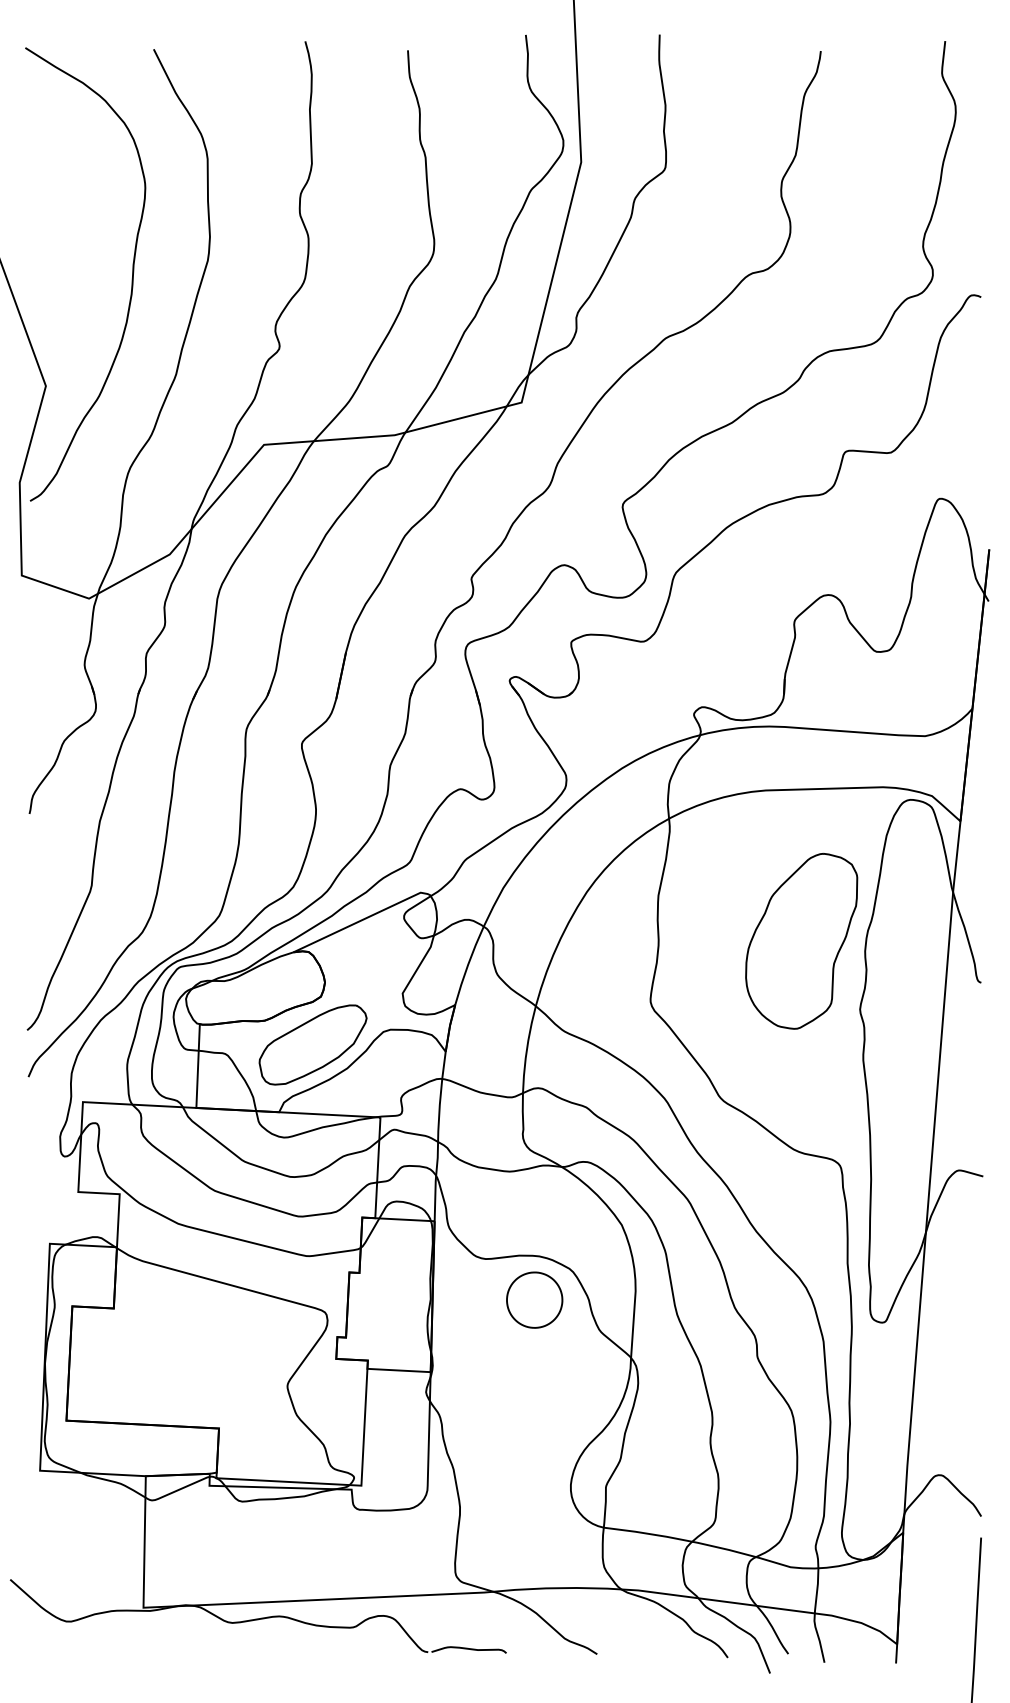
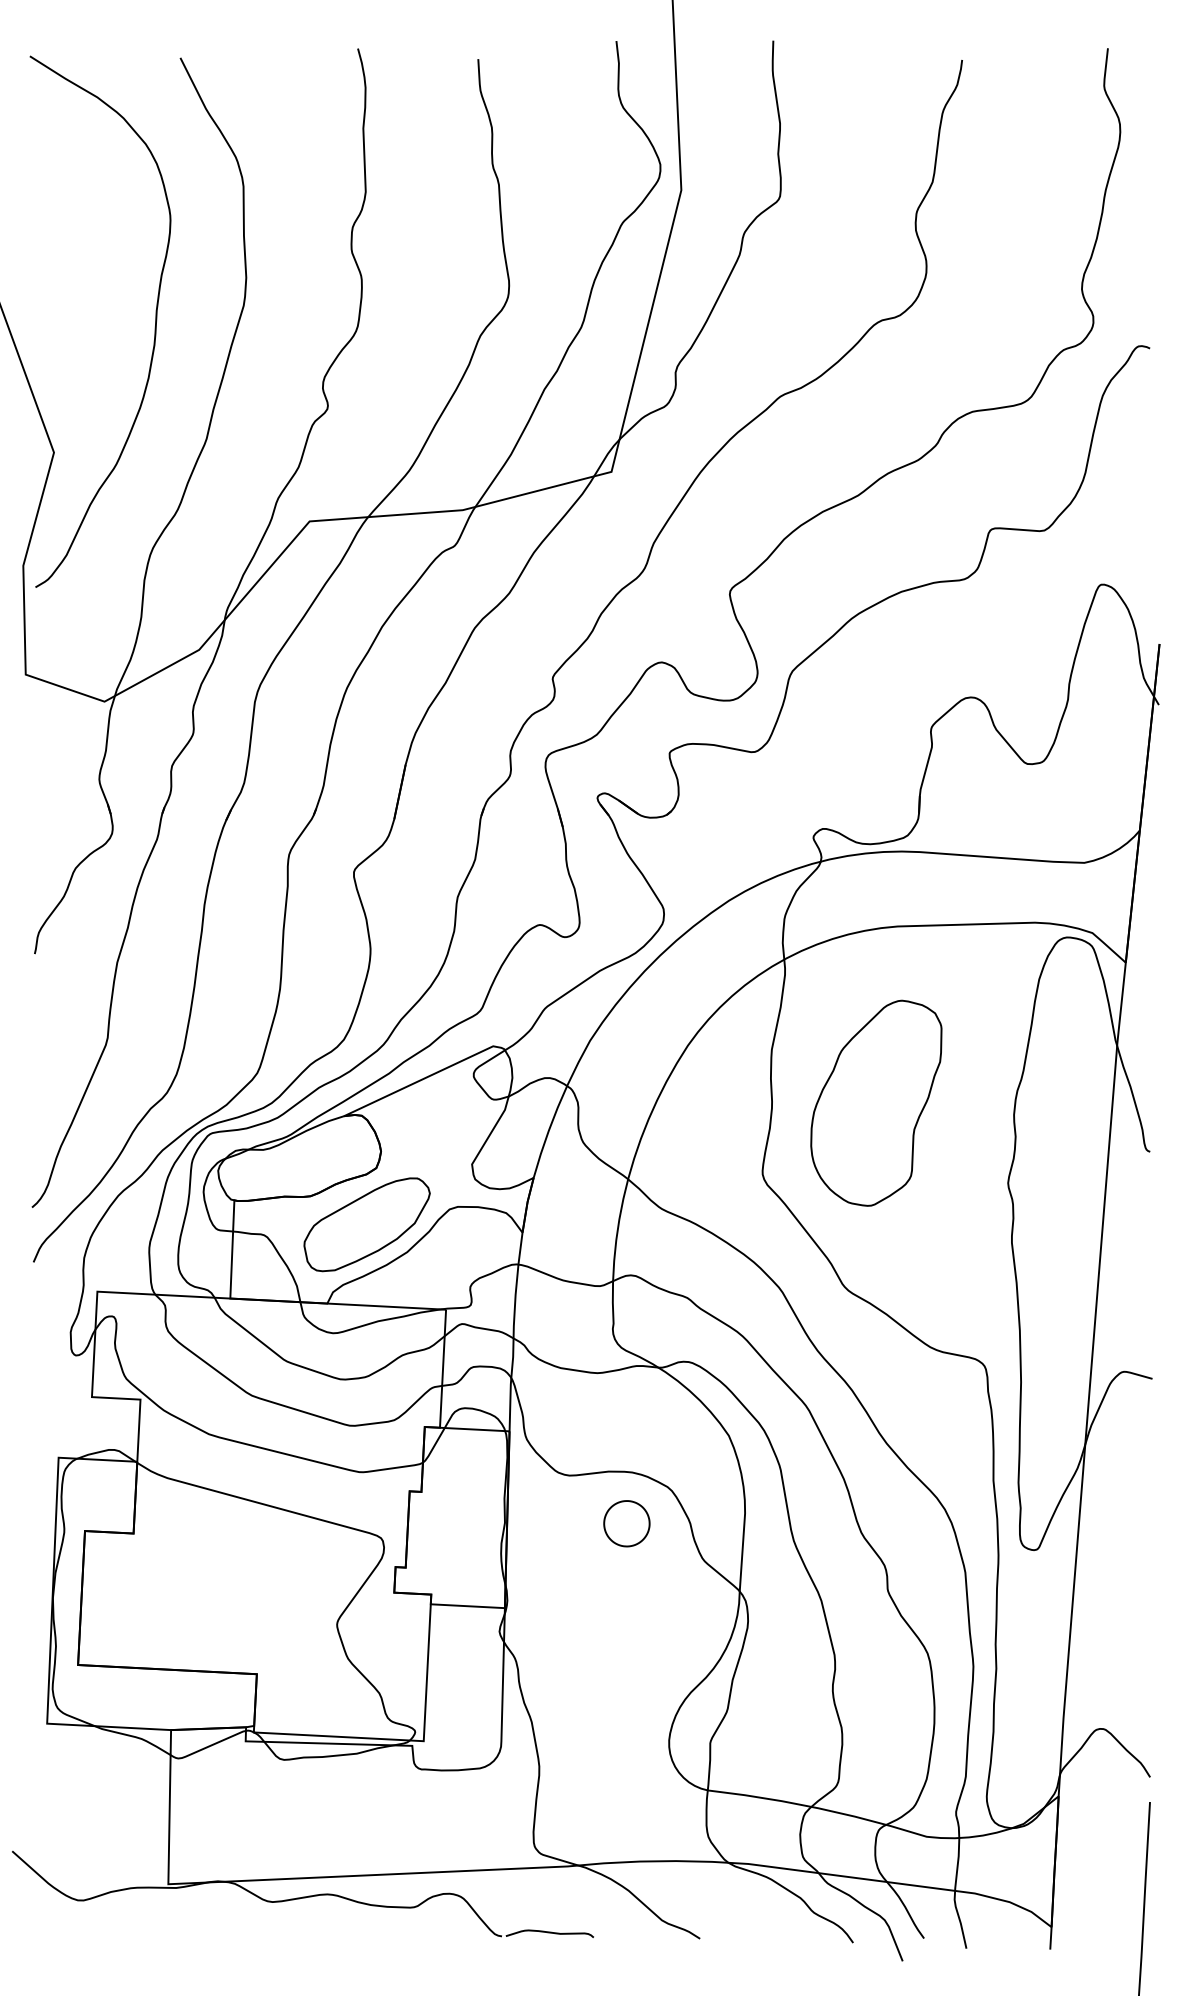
part: (801, 940) -> (876, 1102), moved
part: (534, 1299) -> (626, 1523), size x0.7

